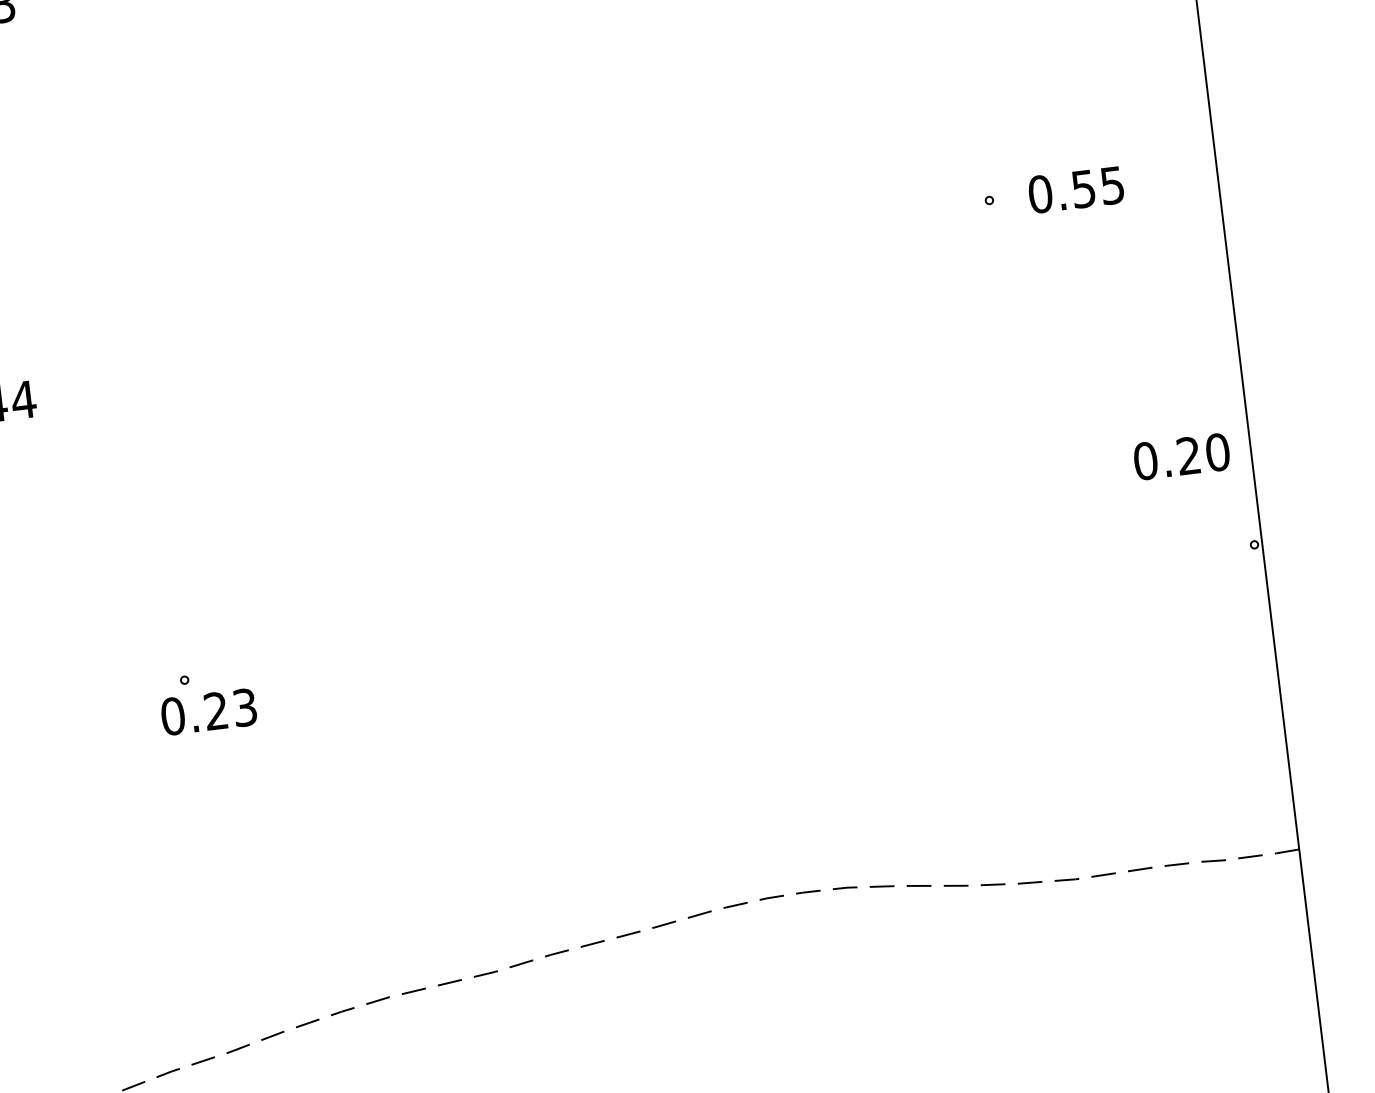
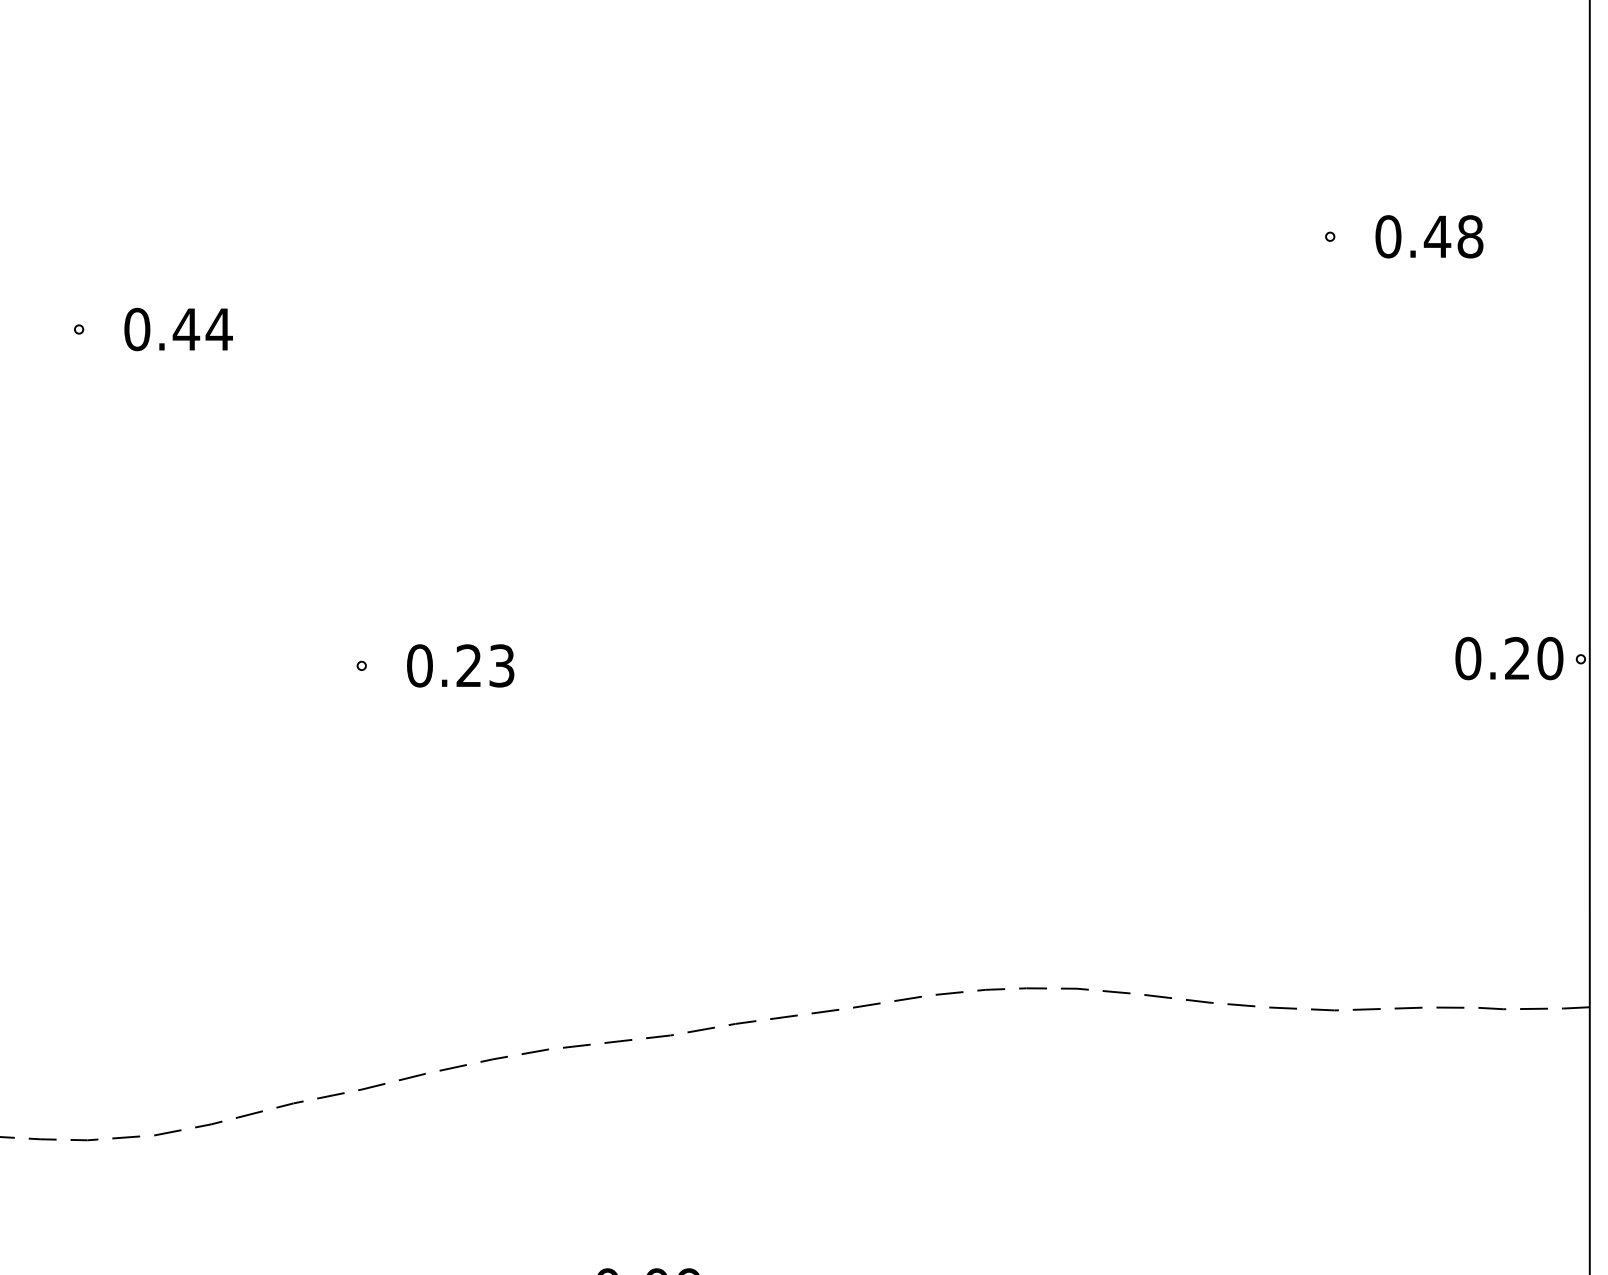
text: (1097, 187) -> (1453, 236), 0.55 -> 0.48
text: (1181, 456) -> (1509, 658), moved
text: (208, 711) -> (460, 665), moved

